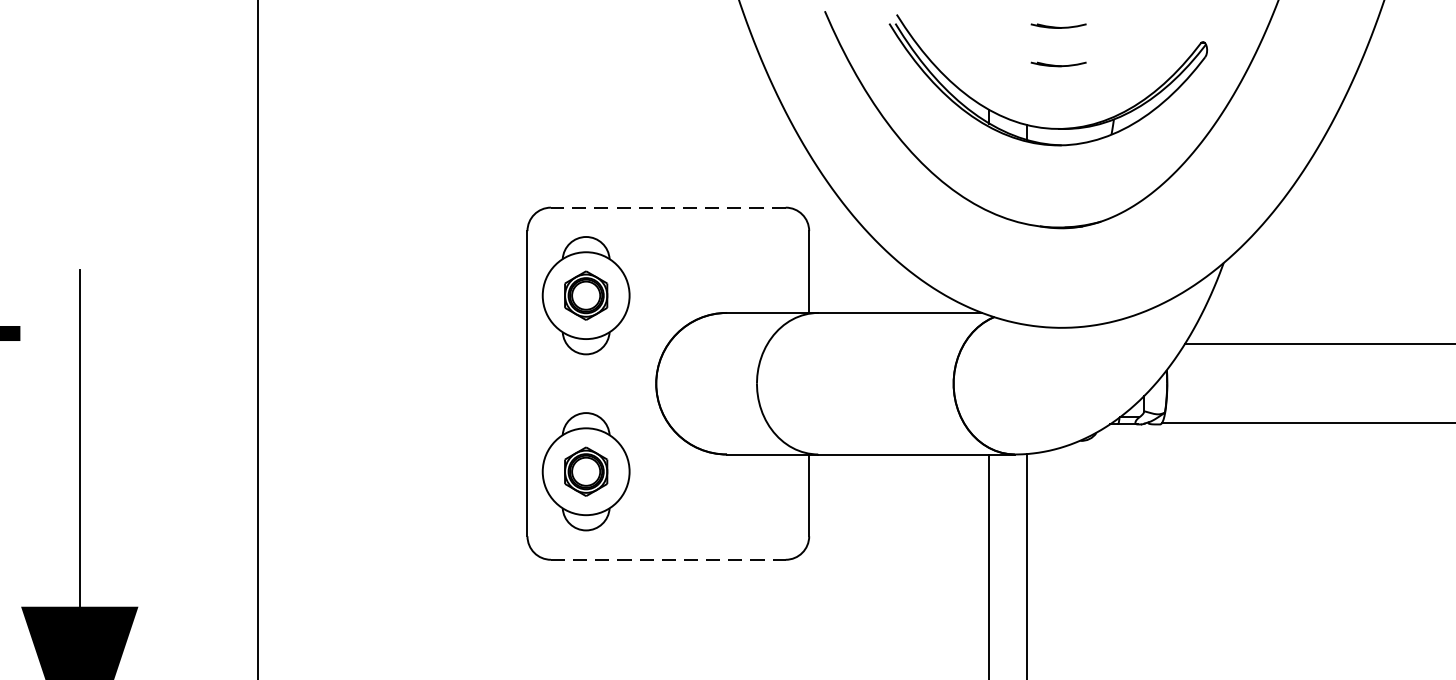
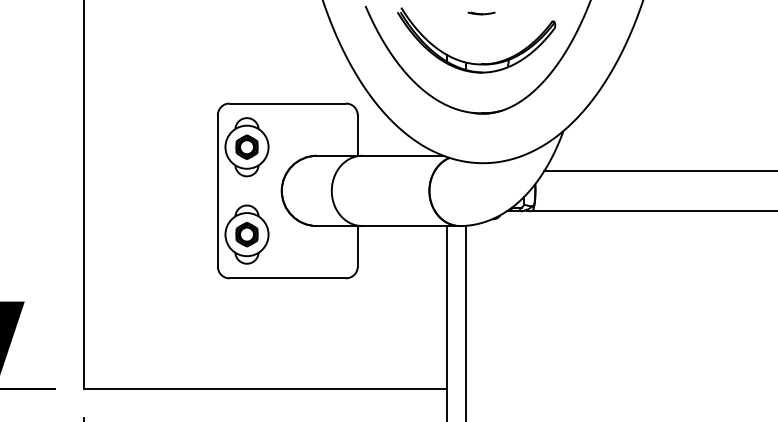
part: (1058, 64) -> (481, 32), removed
line: (667, 207) -> (287, 103), dashed -> solid
line: (669, 560) -> (288, 278), dashed -> solid

